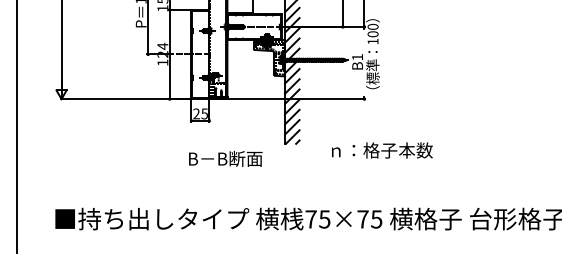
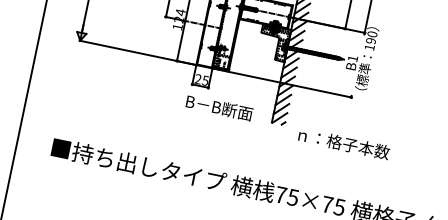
text: (372, 34) -> (370, 41), 100 -> 190
text: (382, 150) -> (344, 143), moved
text: (225, 158) -> (219, 107), moved

